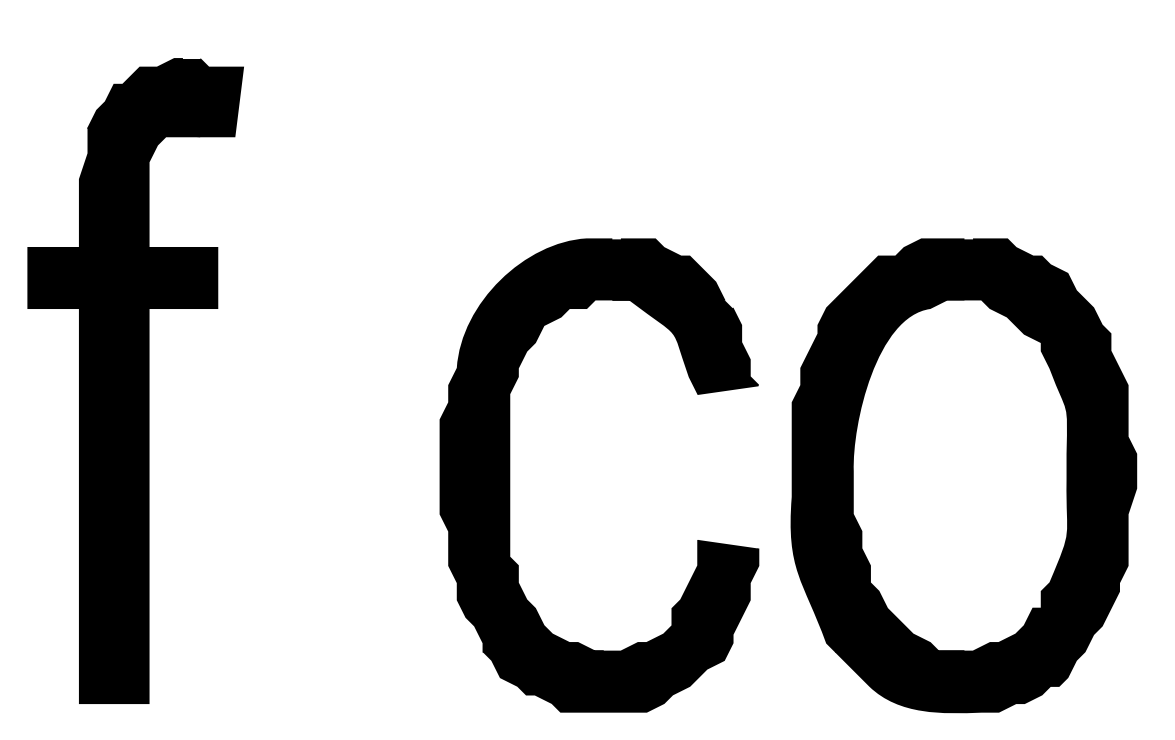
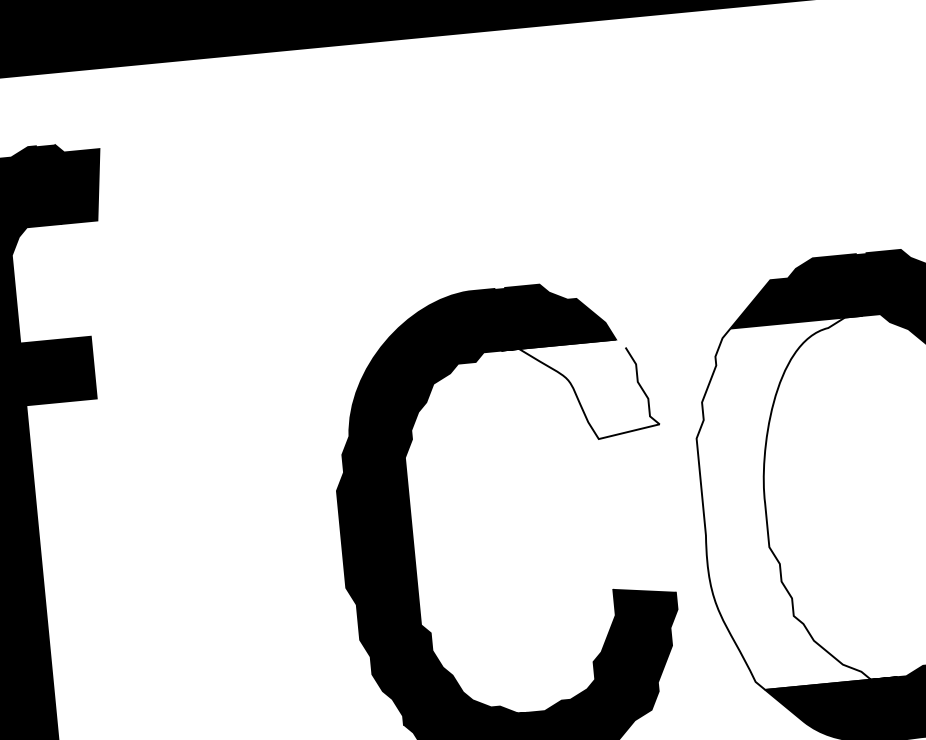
fill: (685, 346) -> (581, 391), removed
fill: (877, 475) -> (790, 505), removed

